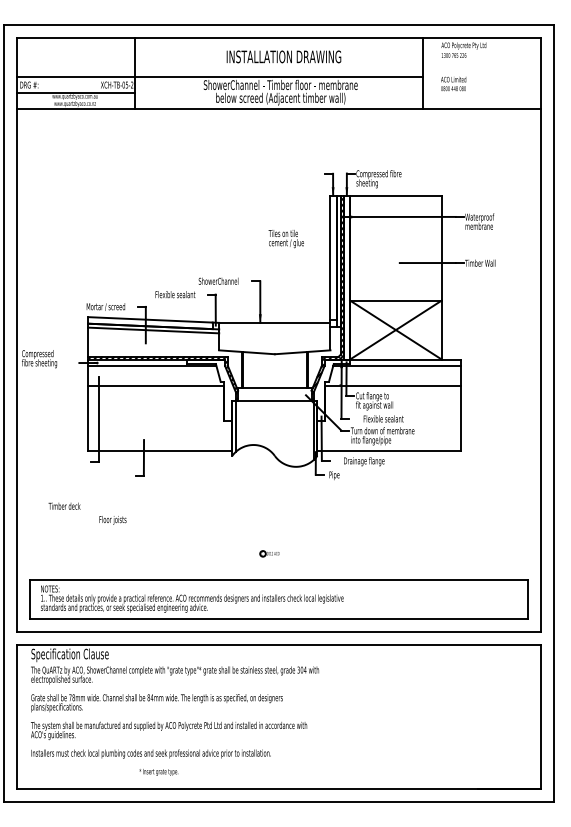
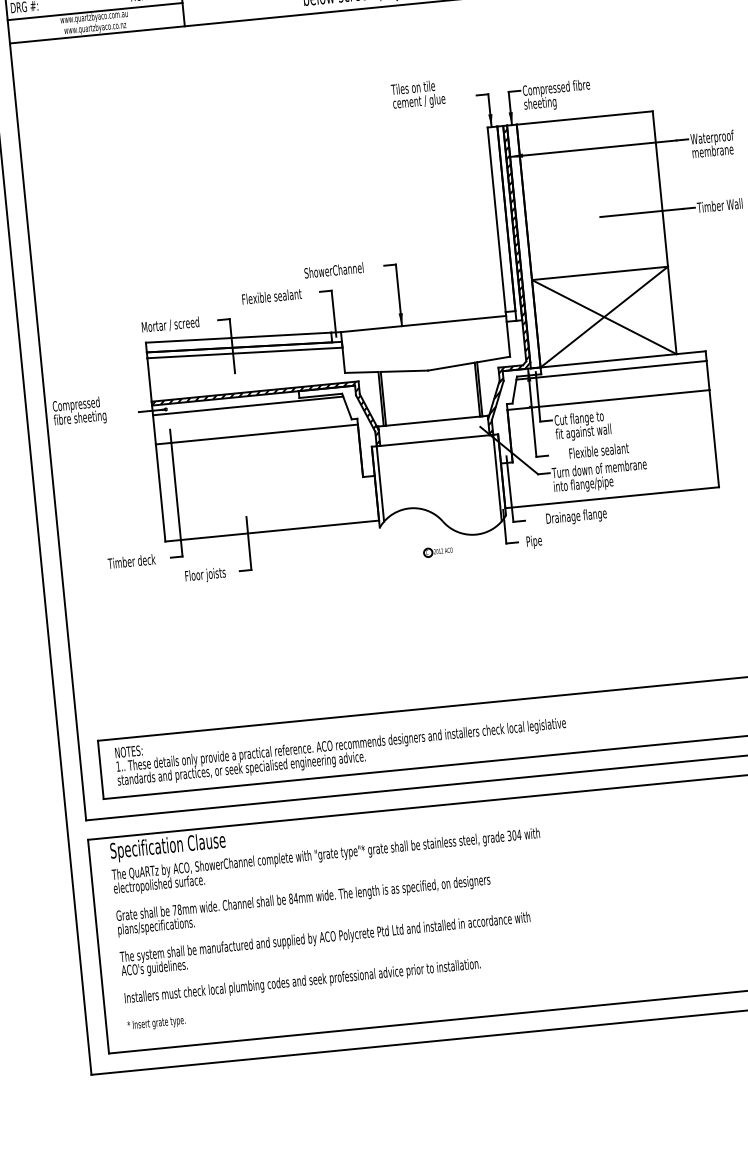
text: (285, 239) -> (417, 96), moved
text: (64, 505) -> (131, 560), moved
text: (112, 520) -> (204, 575), moved
part: (269, 553) -> (437, 551), moved
text: (158, 772) -> (156, 1024), moved

